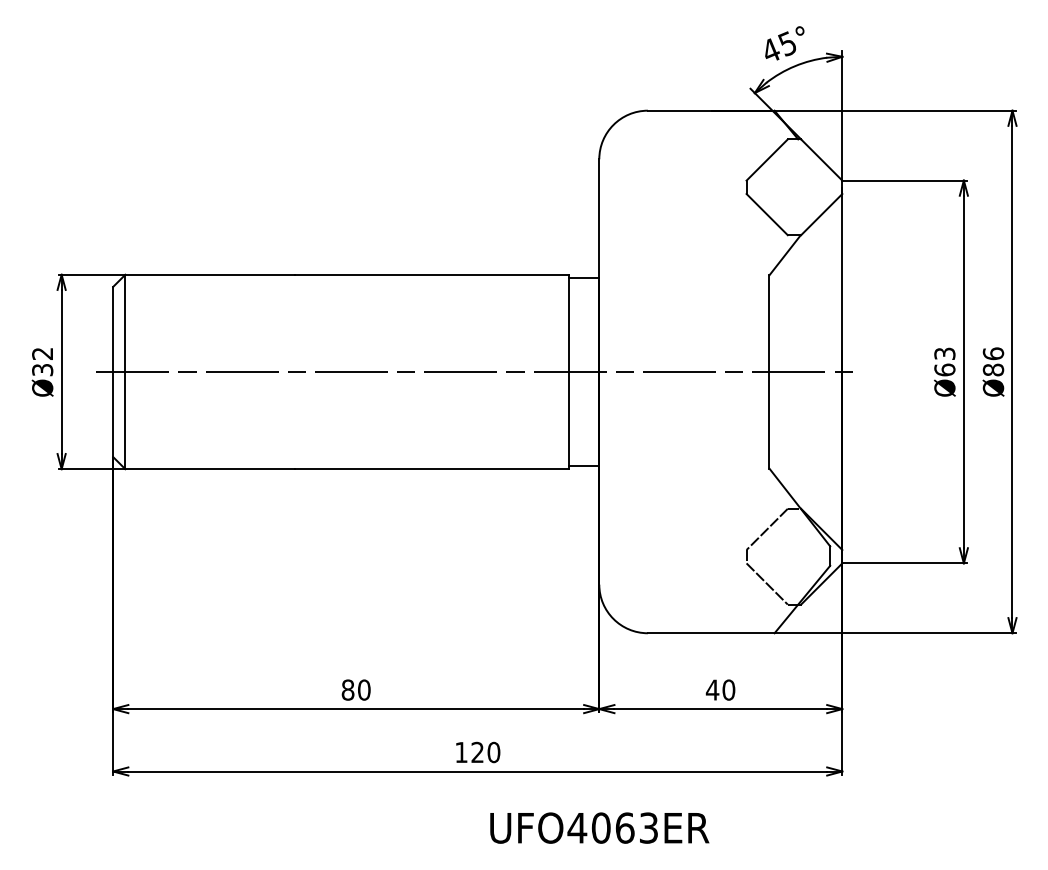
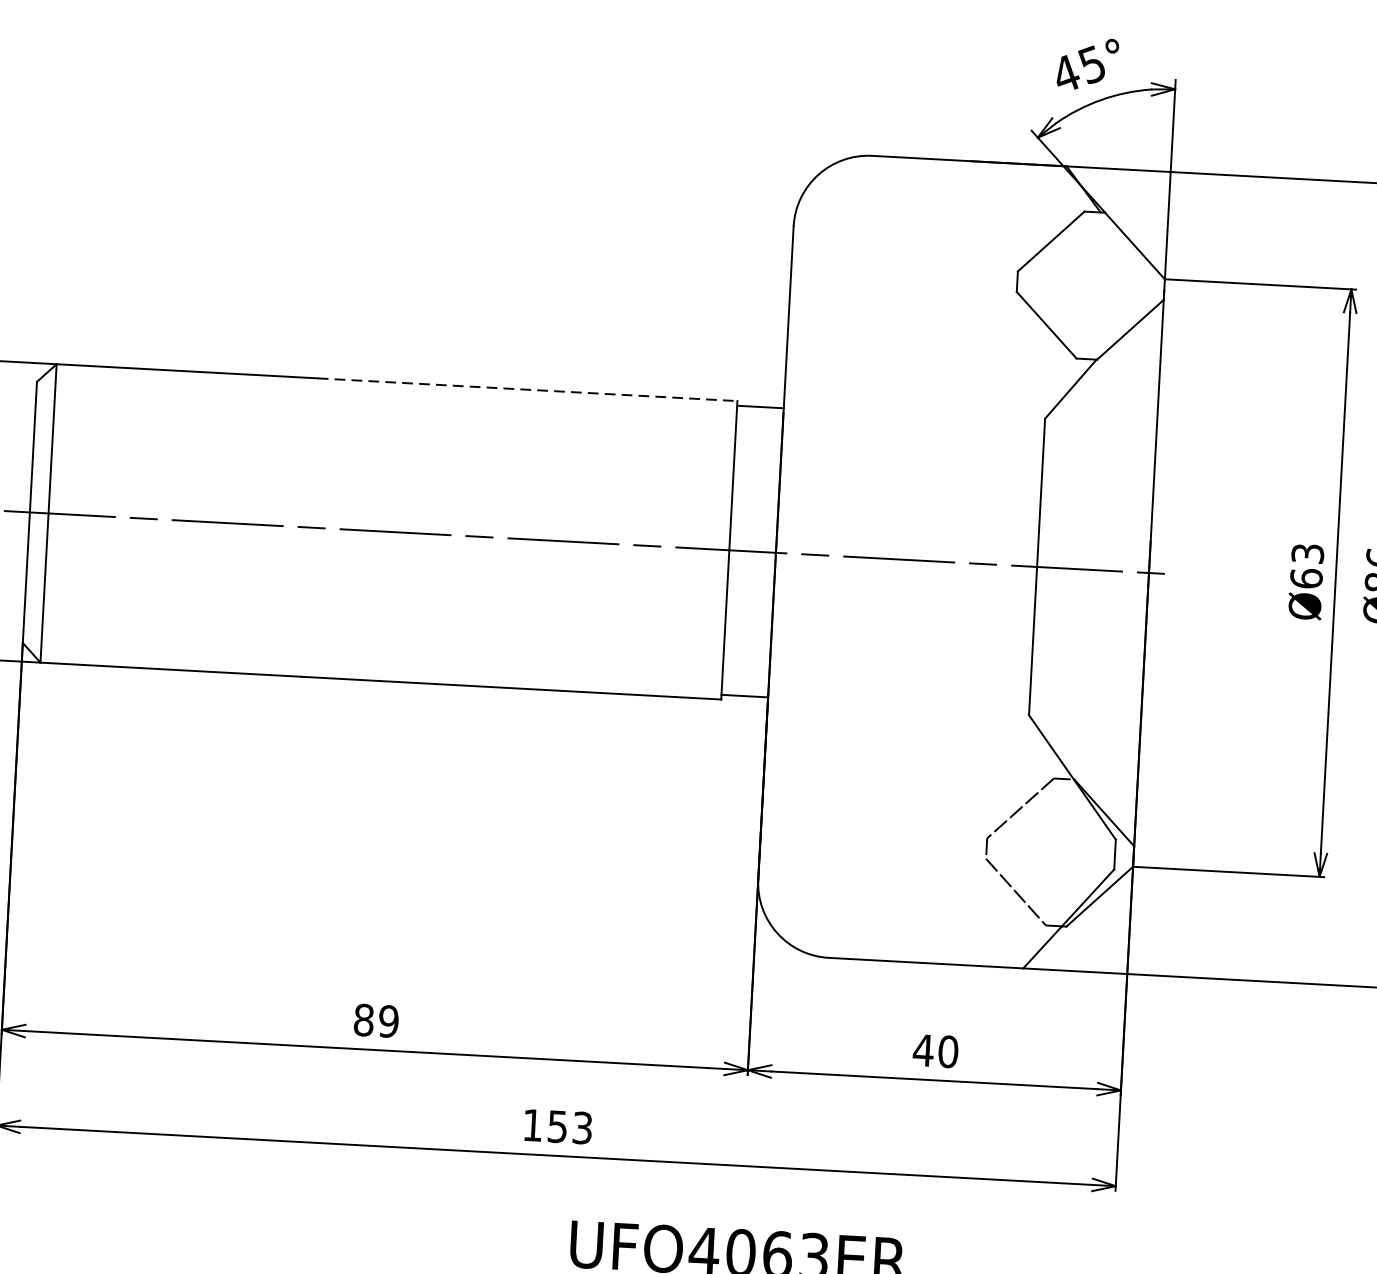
line: (432, 274) -> (528, 389), solid -> dashed
text: (363, 689) -> (387, 1020), 80 -> 89
text: (485, 752) -> (569, 1127), 120 -> 153

